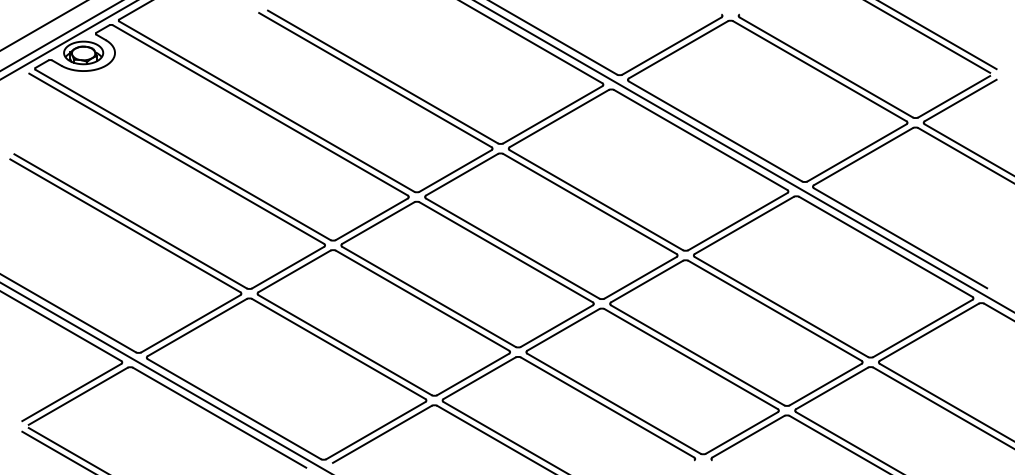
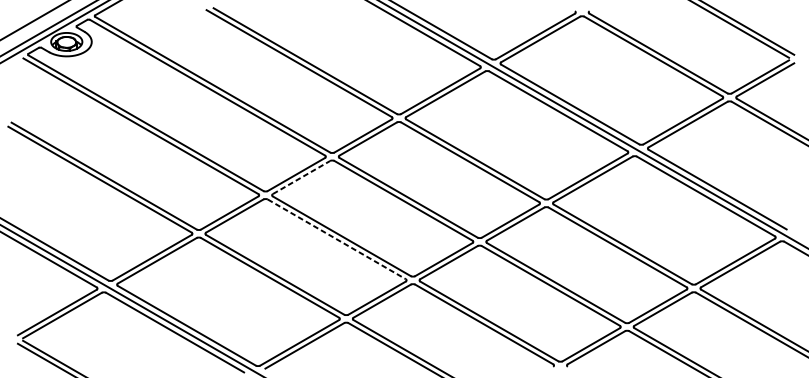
line: (378, 222) -> (301, 177), solid -> dashed
line: (422, 300) -> (336, 239), solid -> dashed

